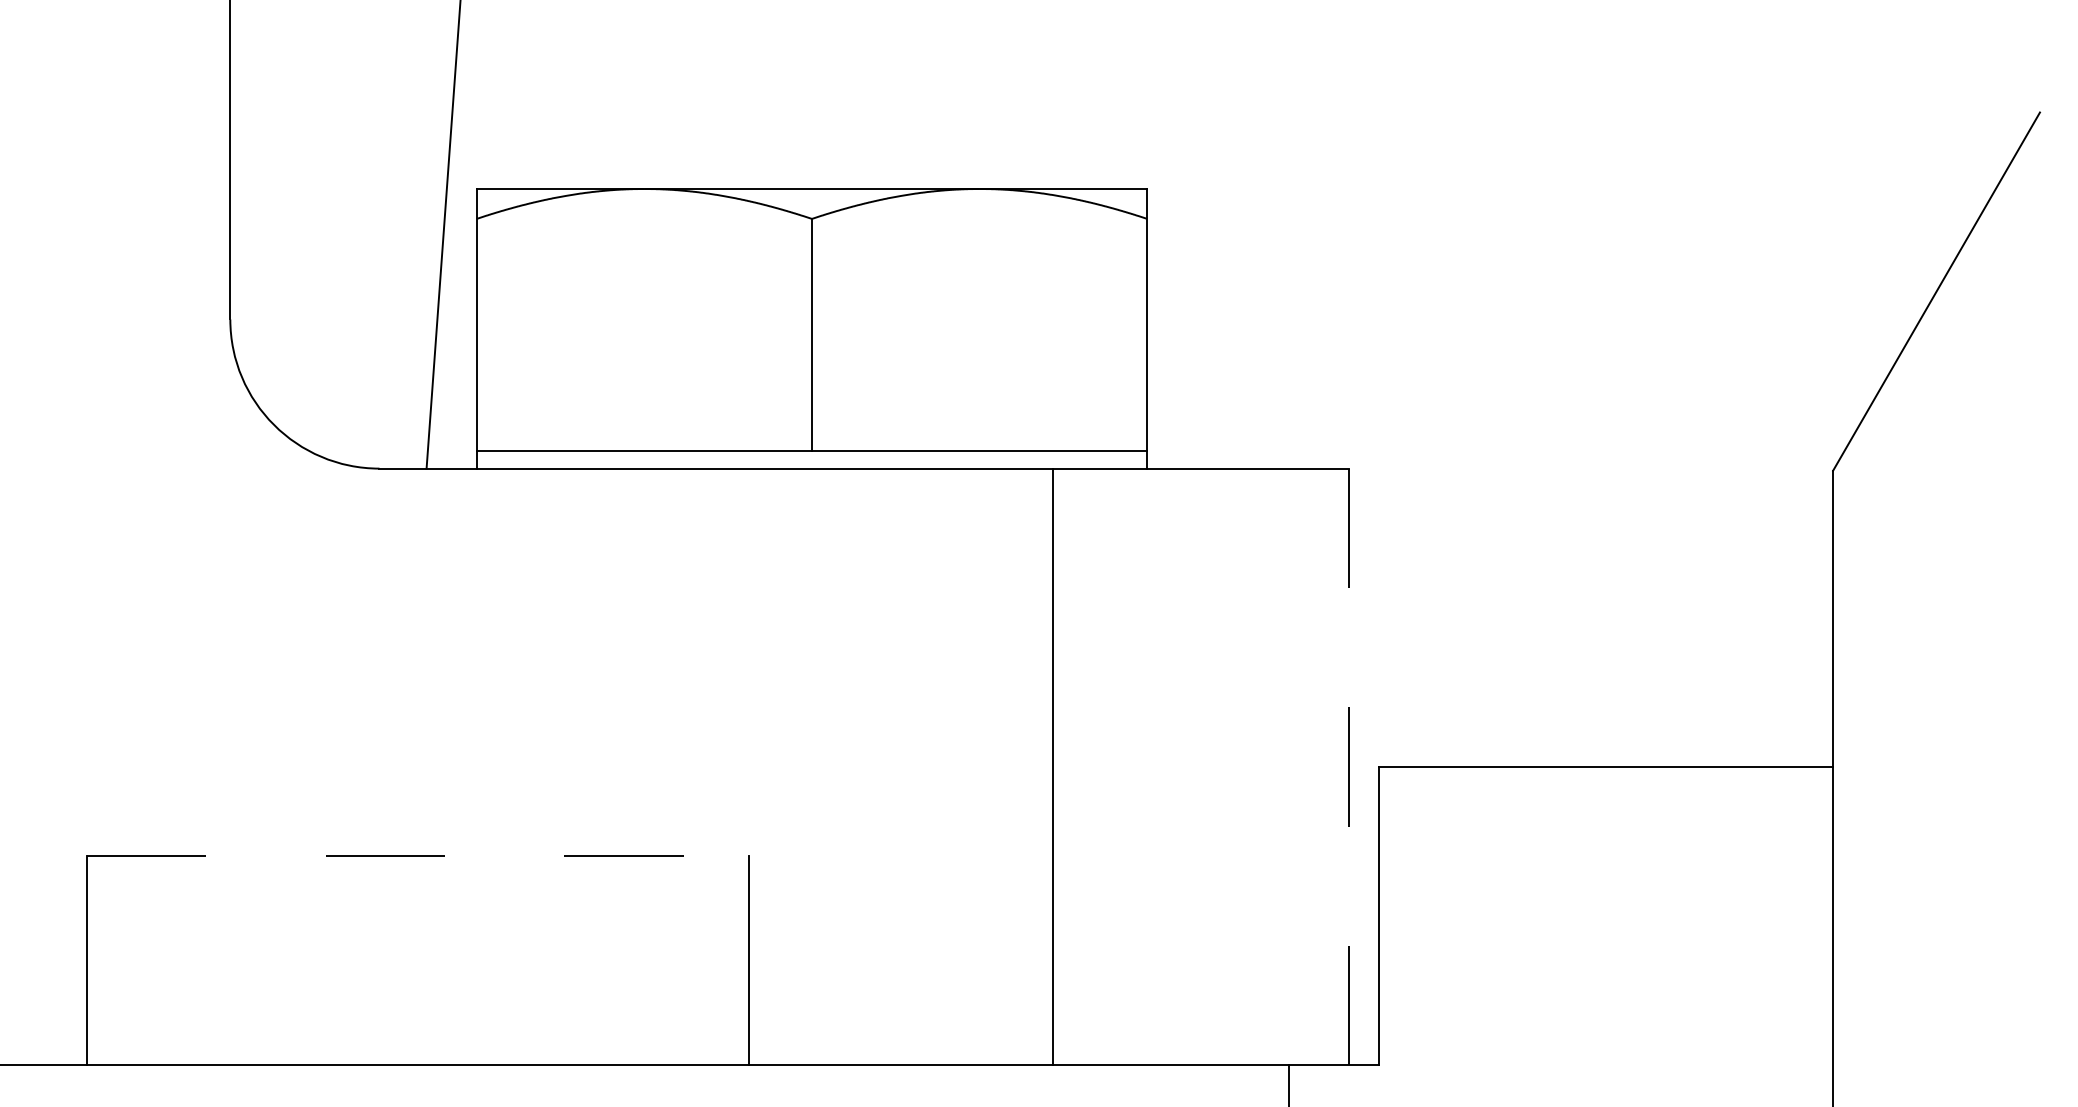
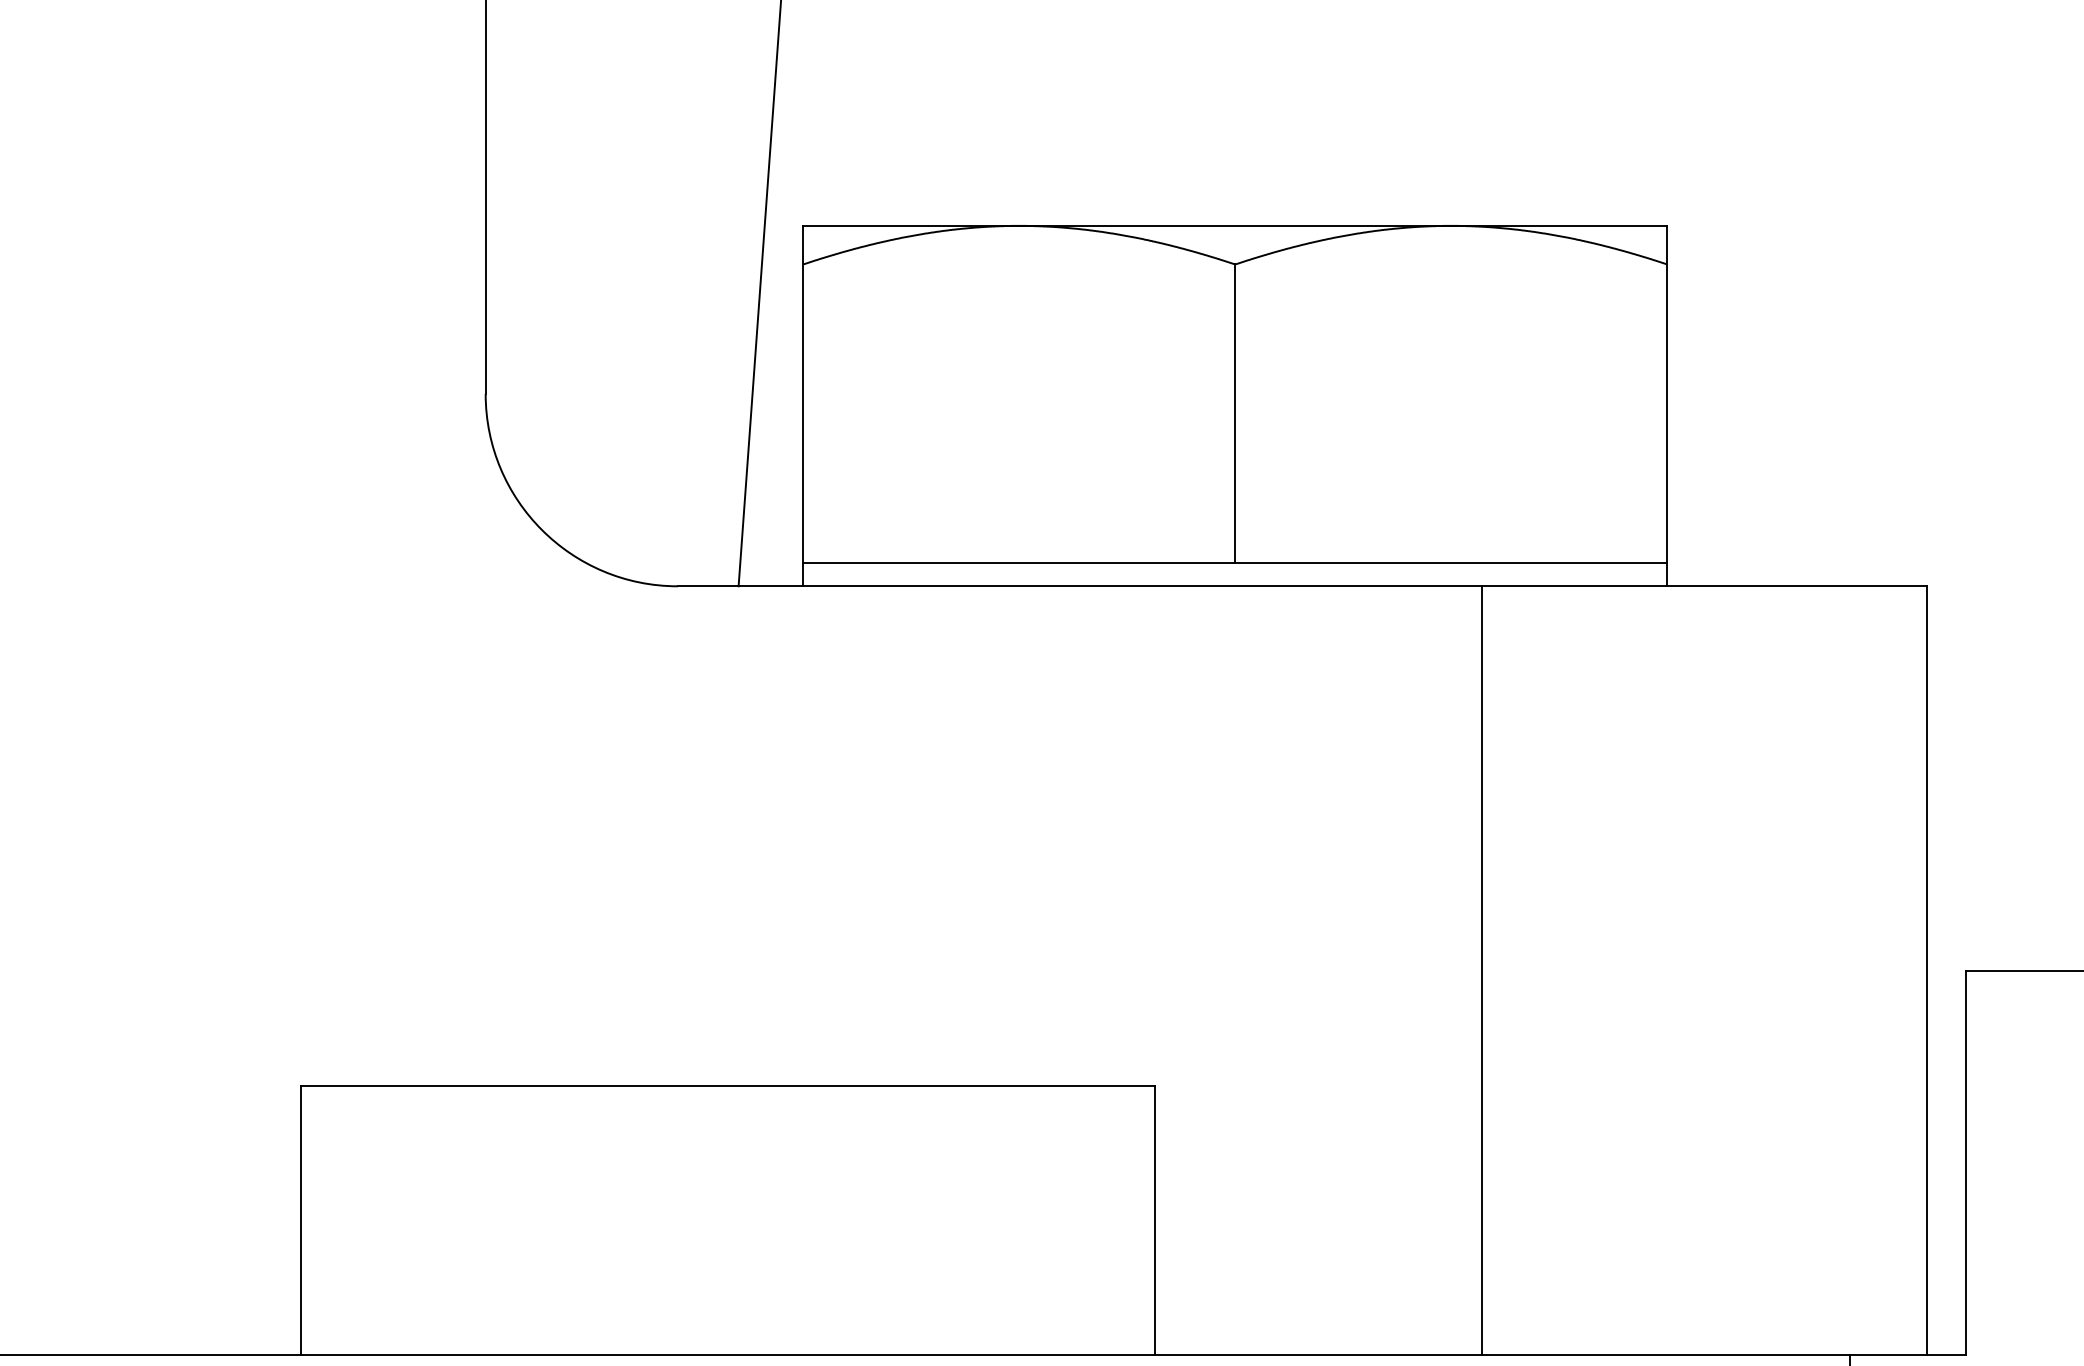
line: (1053, 766) -> (1482, 970), moved
line: (1348, 766) -> (1926, 970), dashed -> solid
line: (418, 856) -> (728, 1086), dashed -> solid

